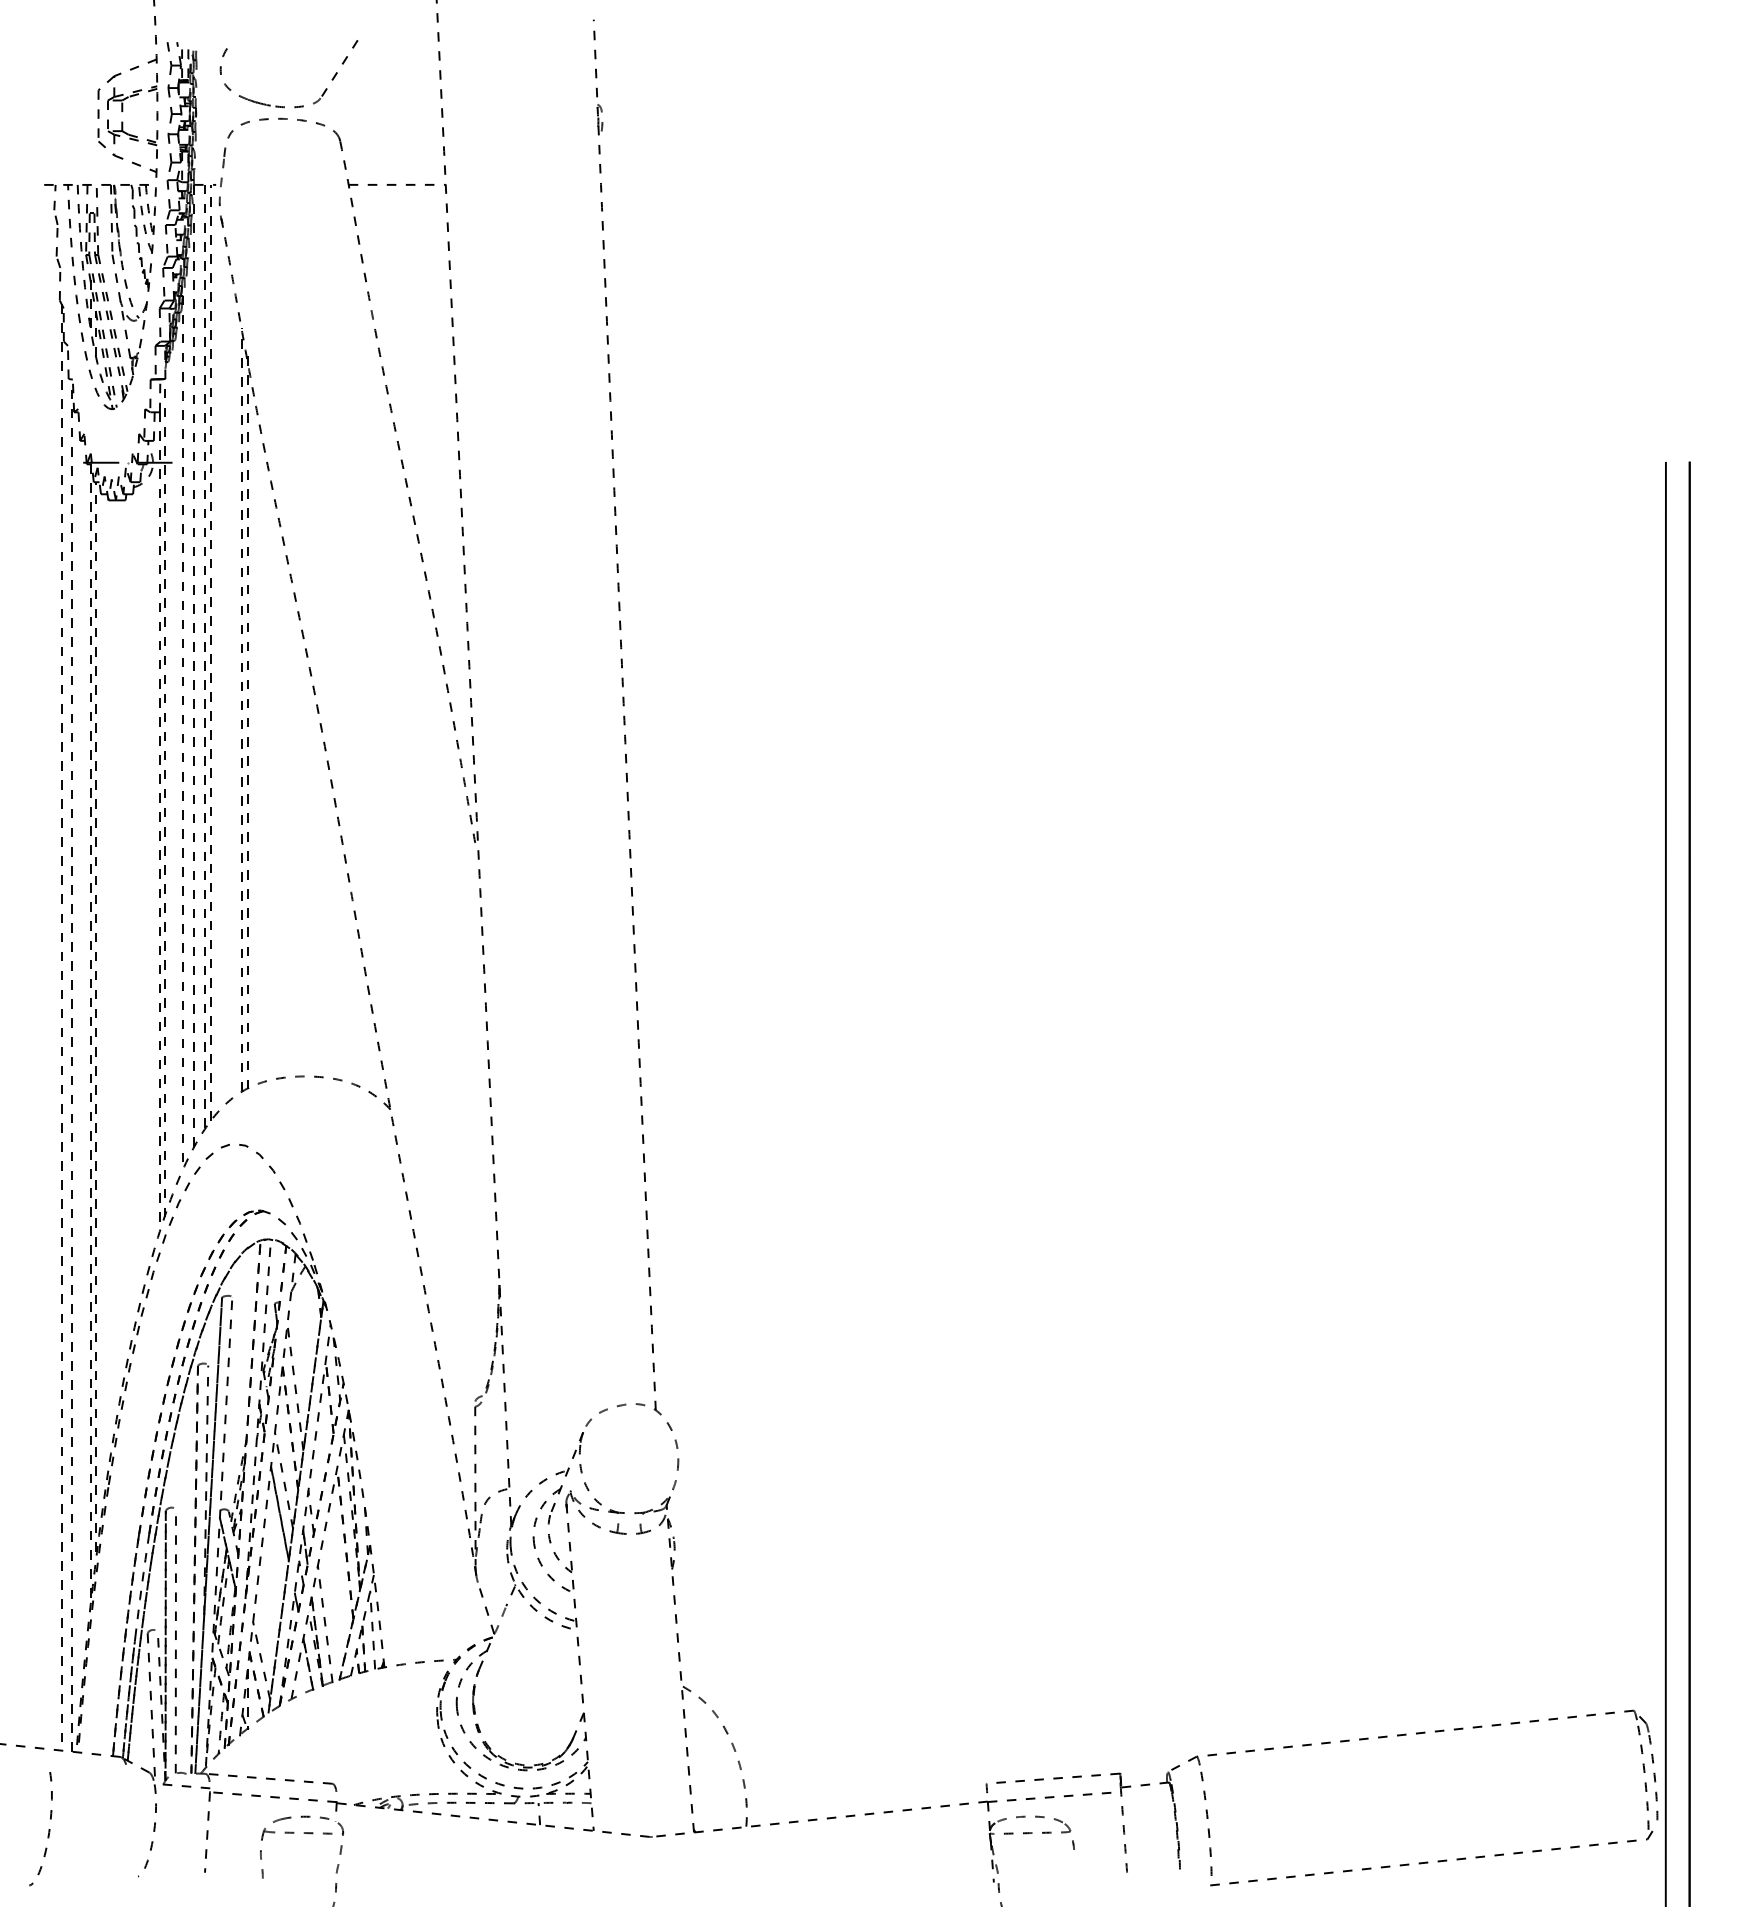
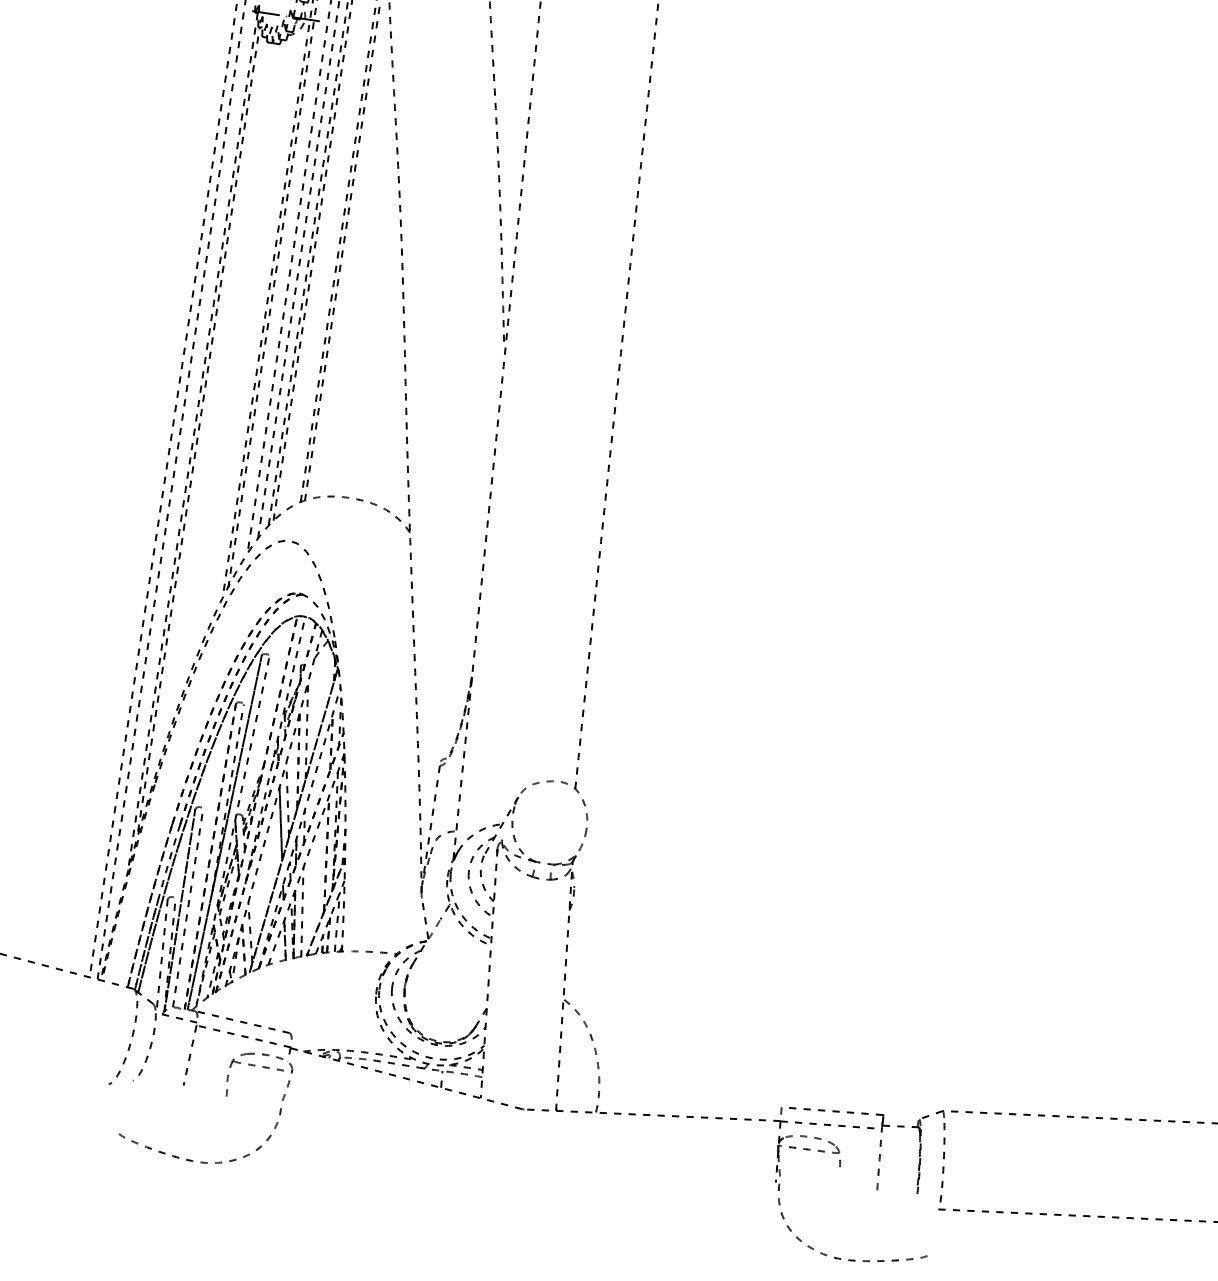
curve: (48, 1829) -> (129, 1044), moved

